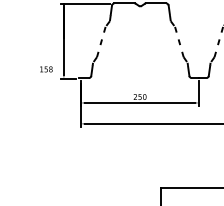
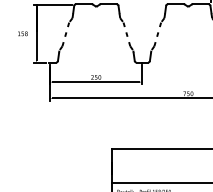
text: (45, 68) -> (22, 33), moved

